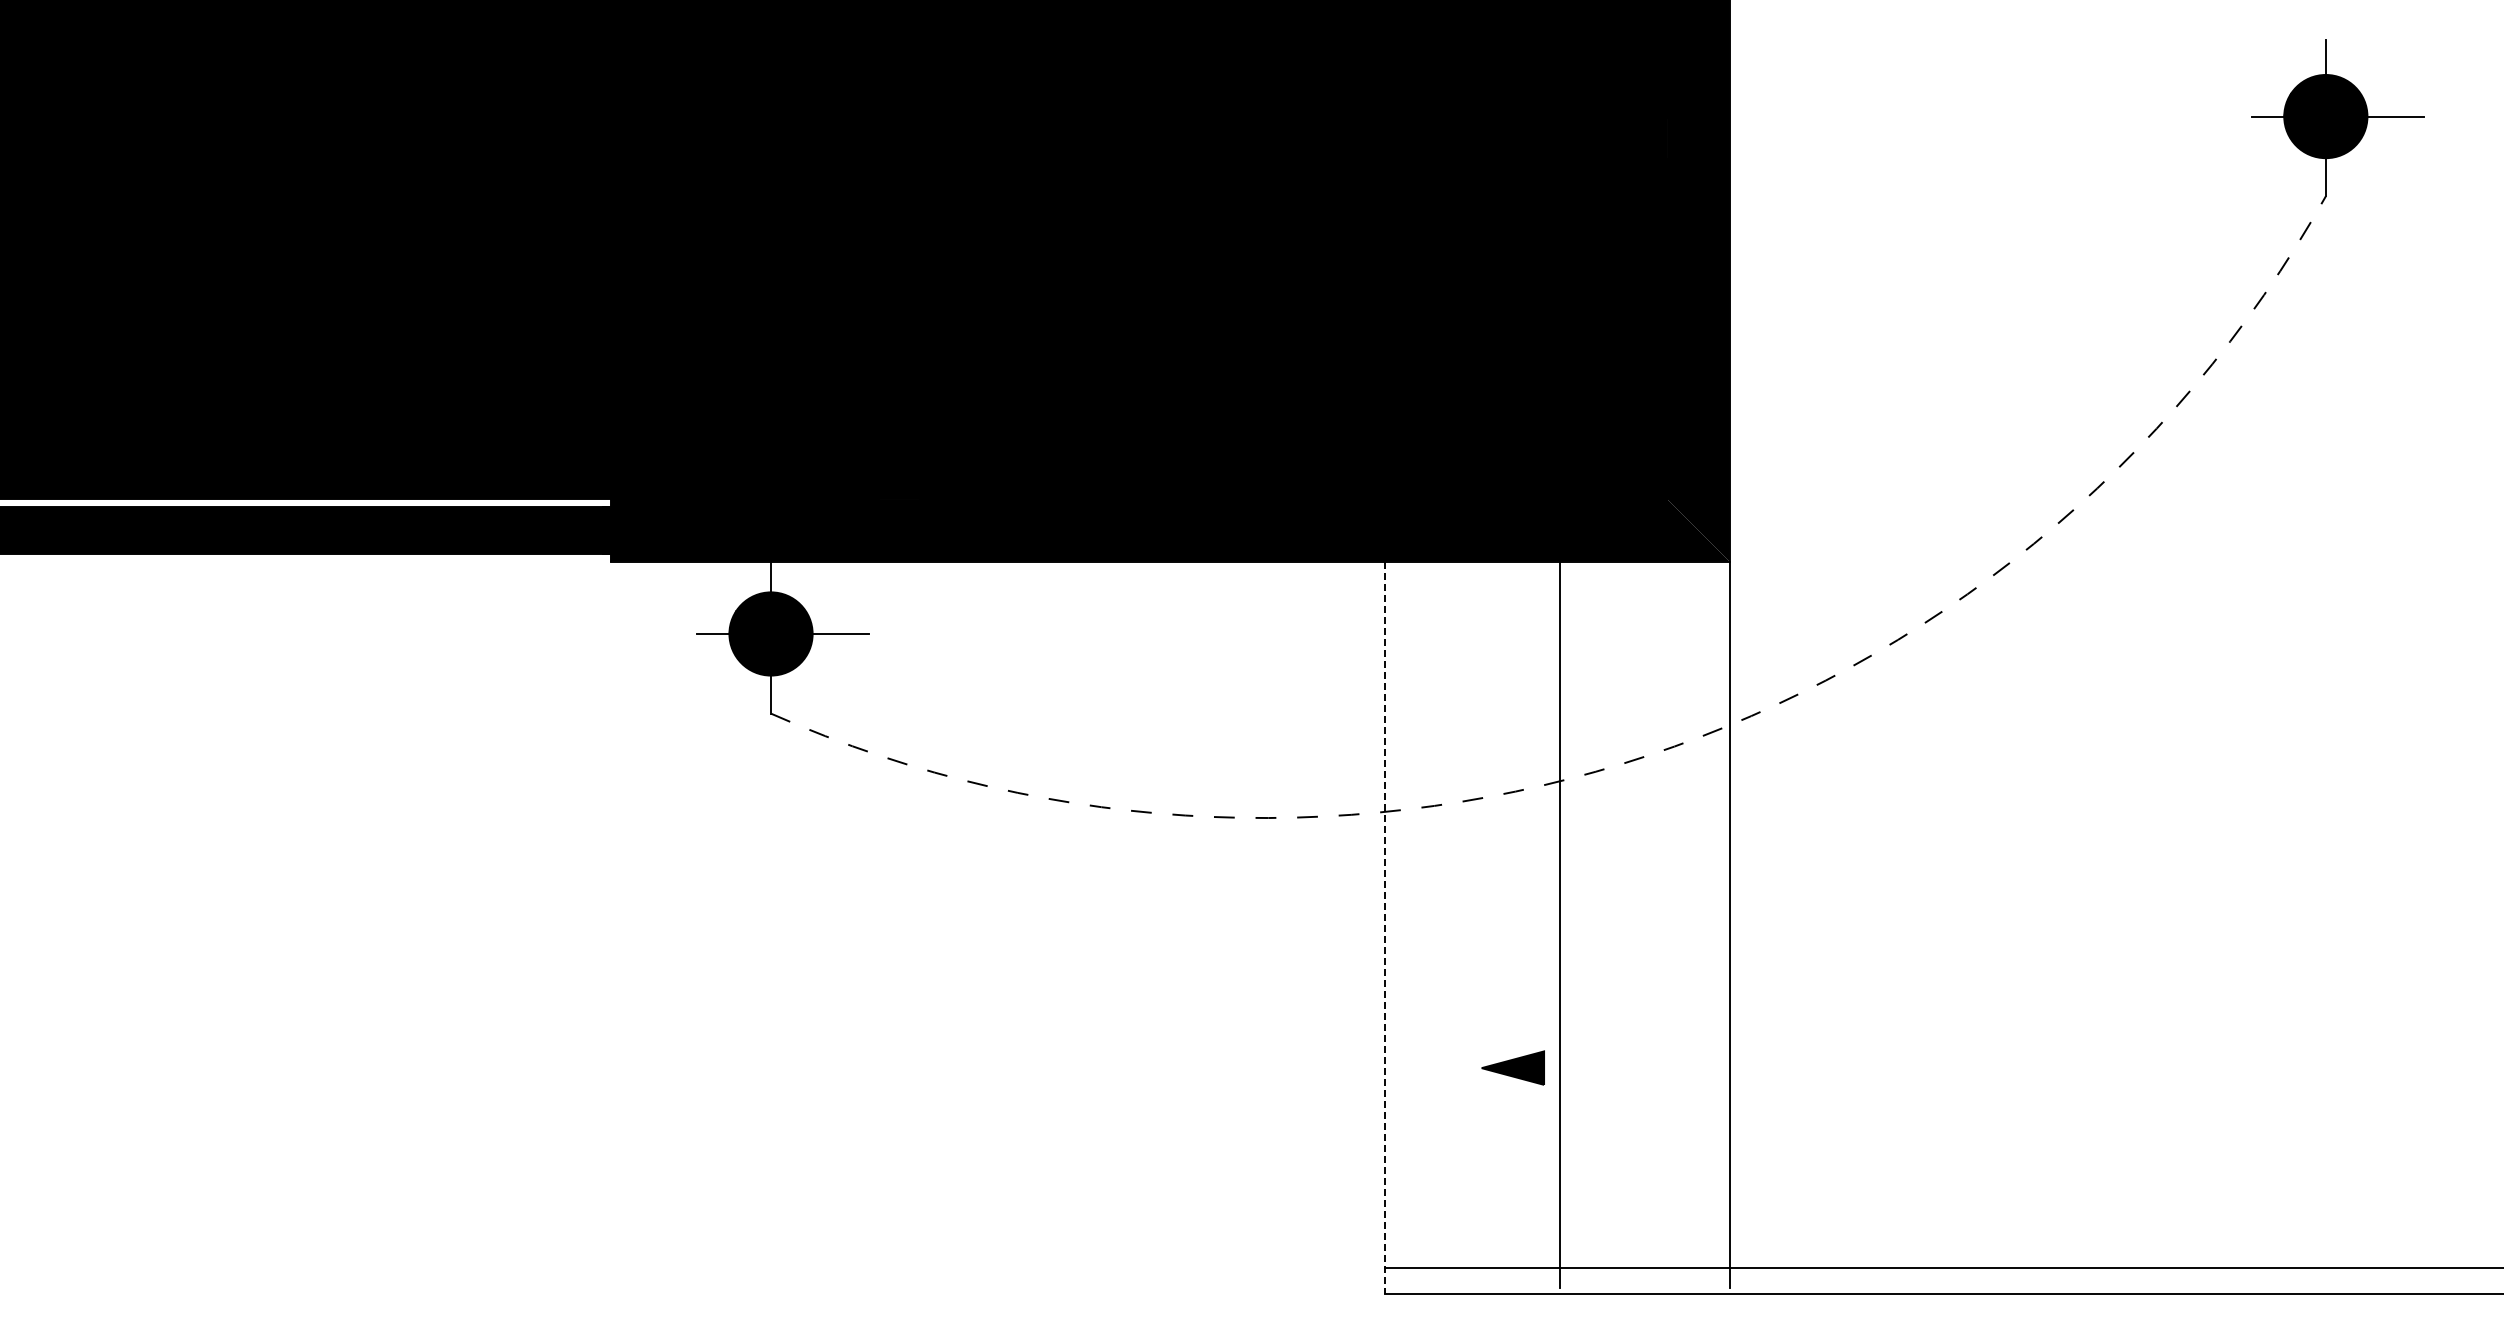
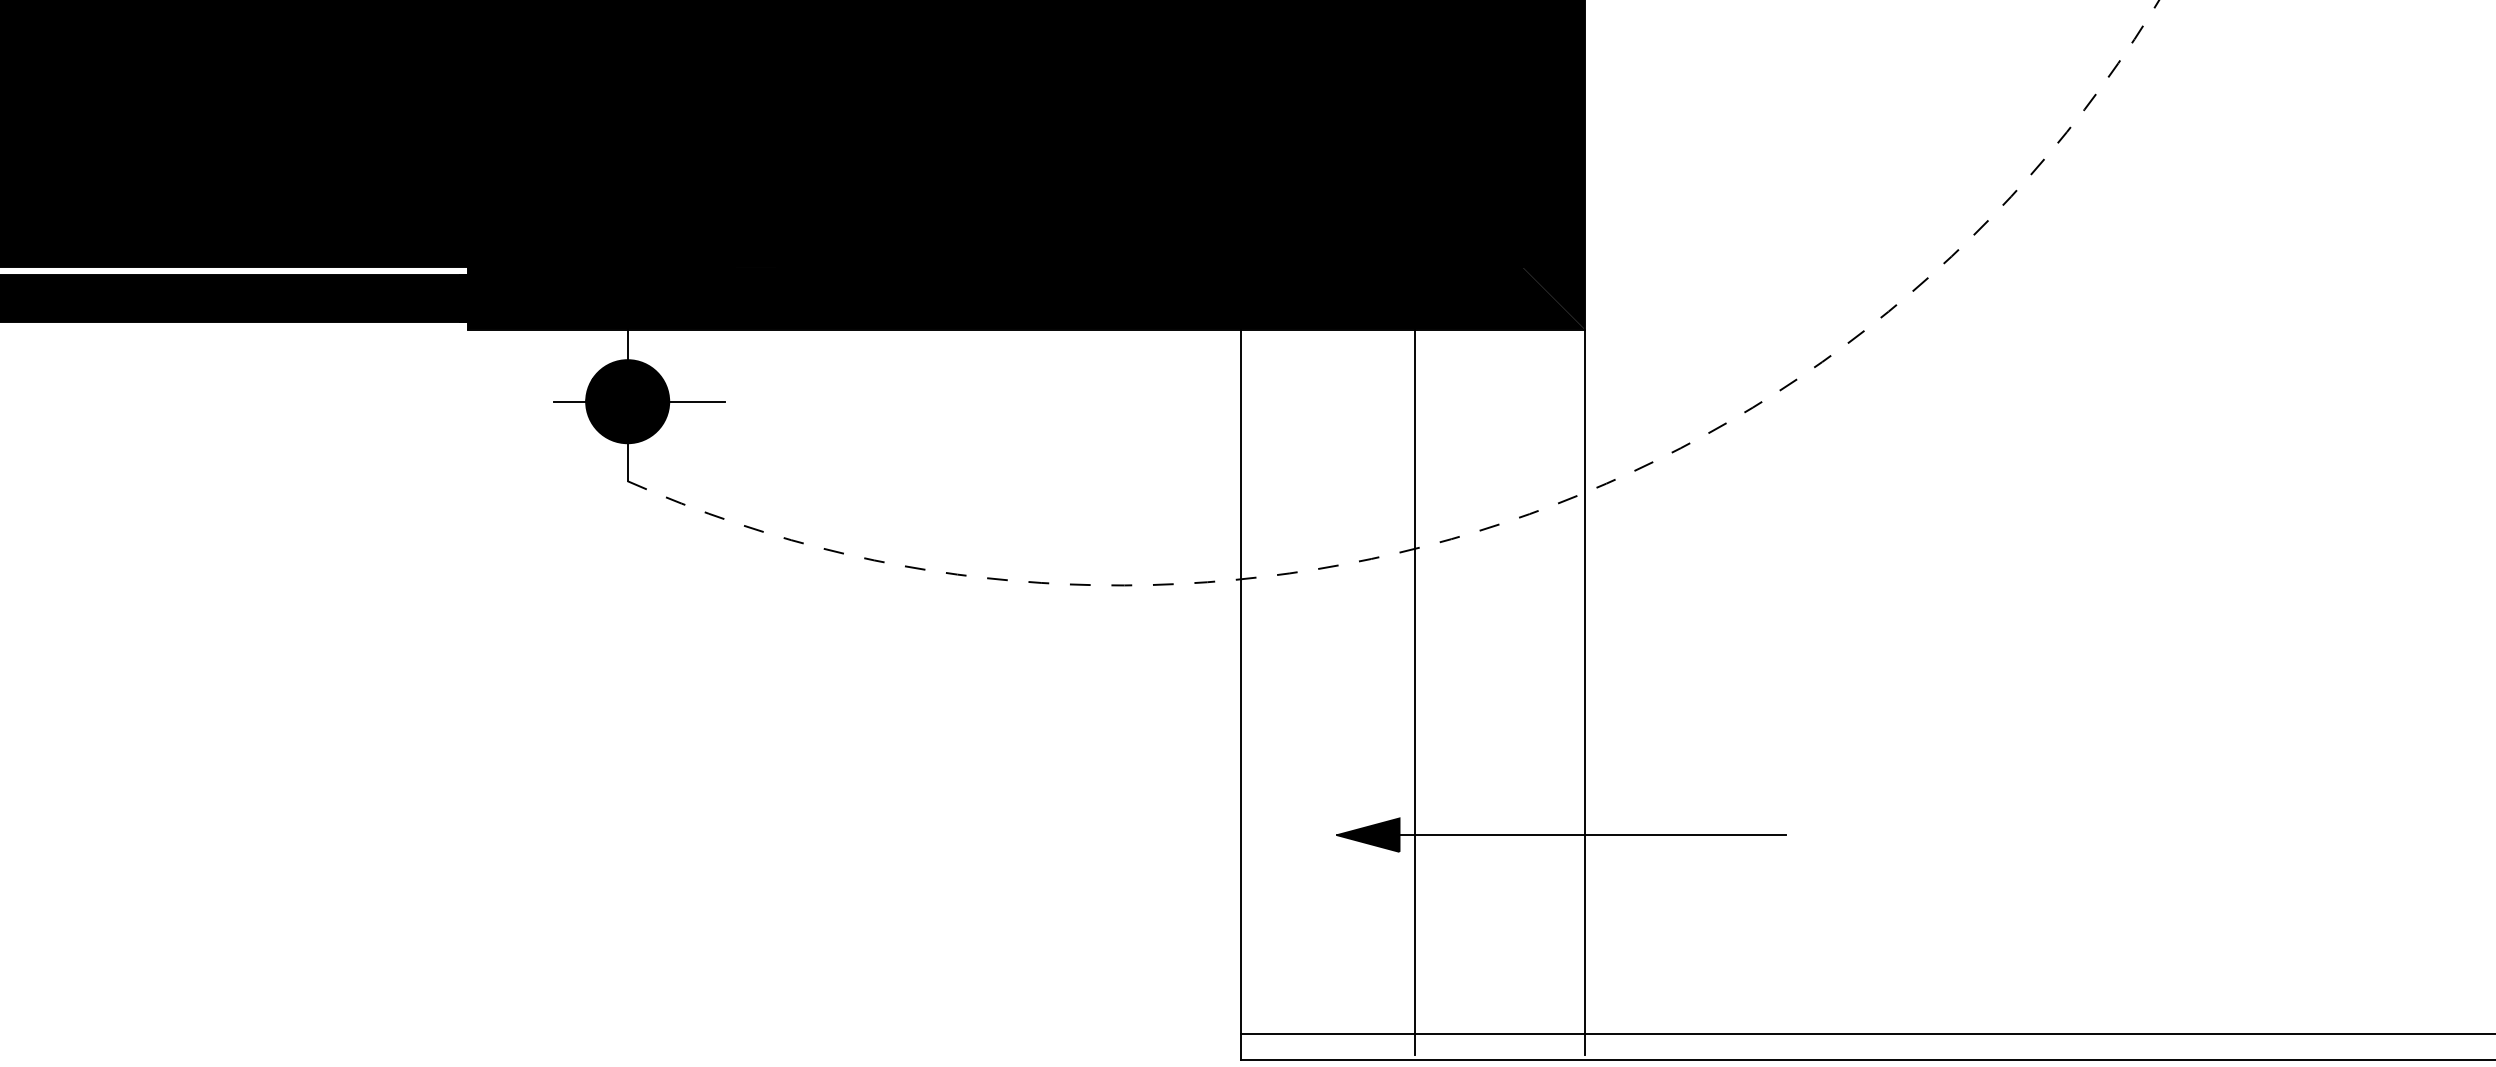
line: (1385, 928) -> (1241, 695), dashed -> solid
line: (1706, 1068) -> (1561, 835), added

